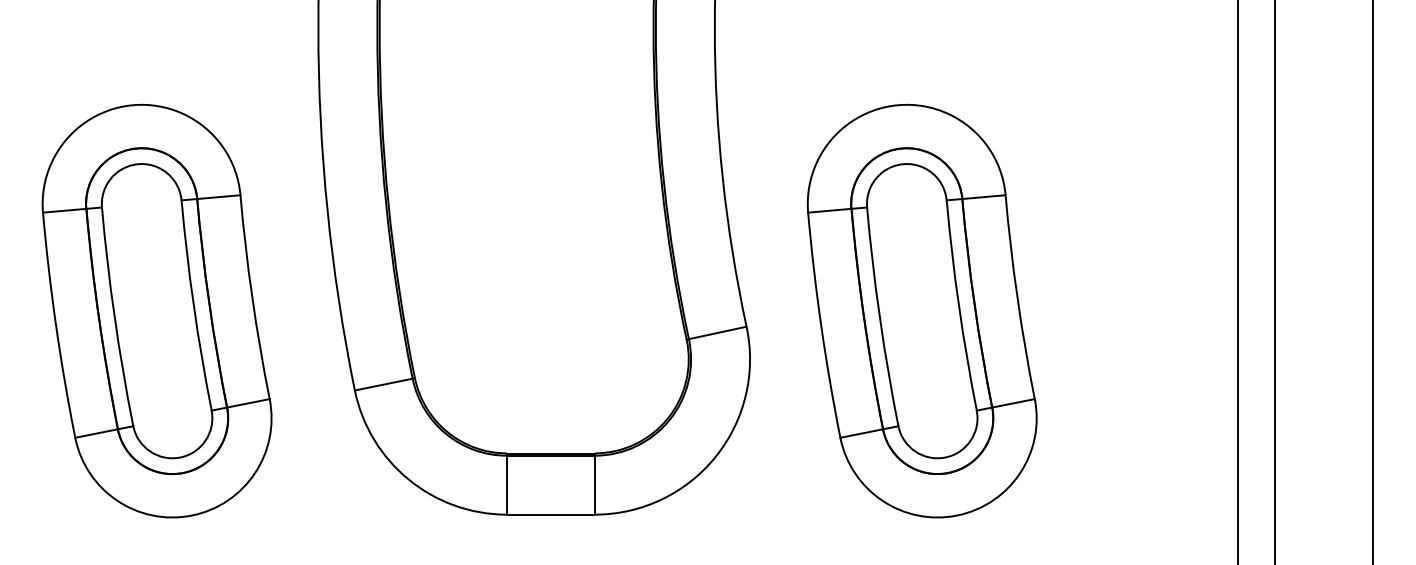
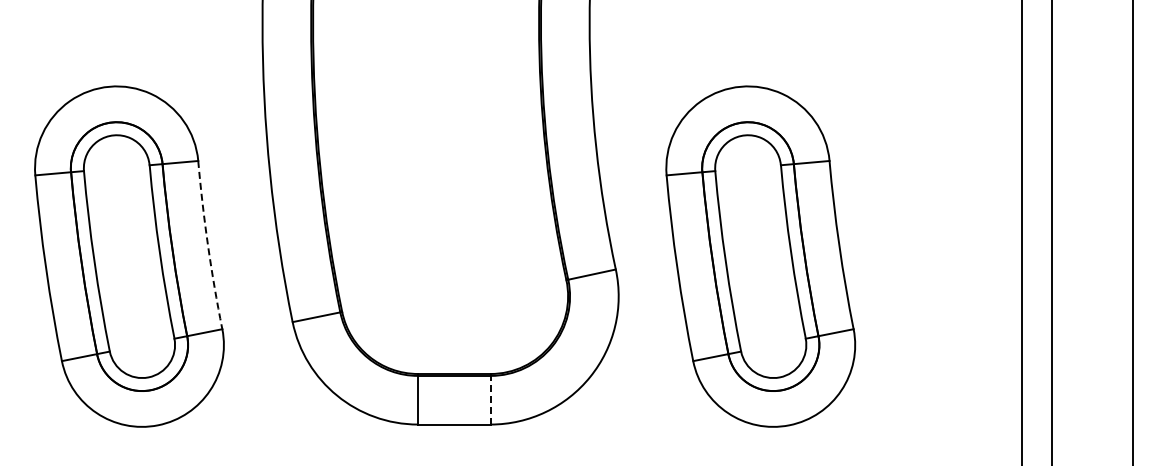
arc: (252, 297) -> (208, 245), solid -> dashed
line: (594, 484) -> (490, 399), solid -> dashed

